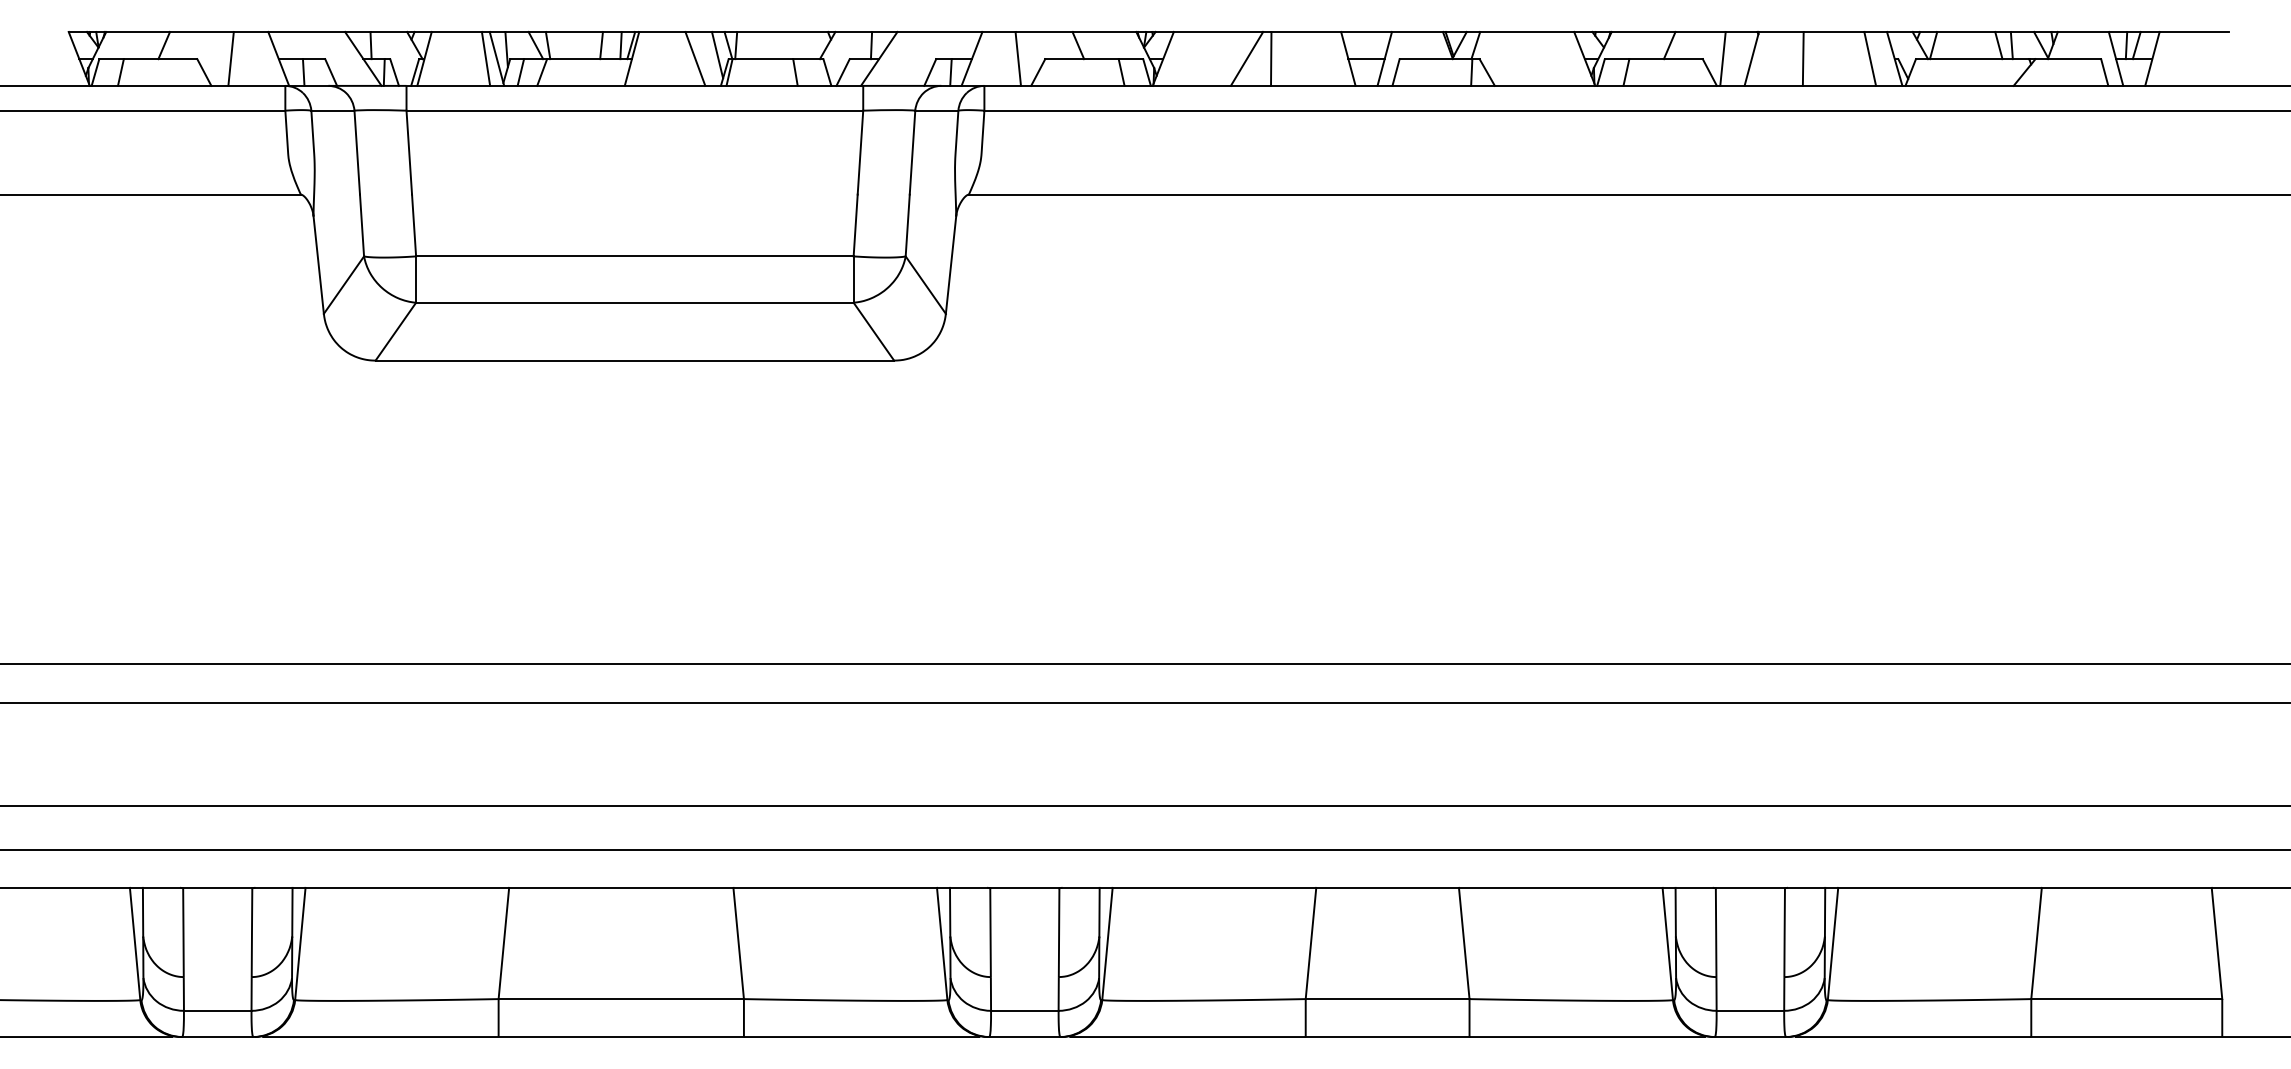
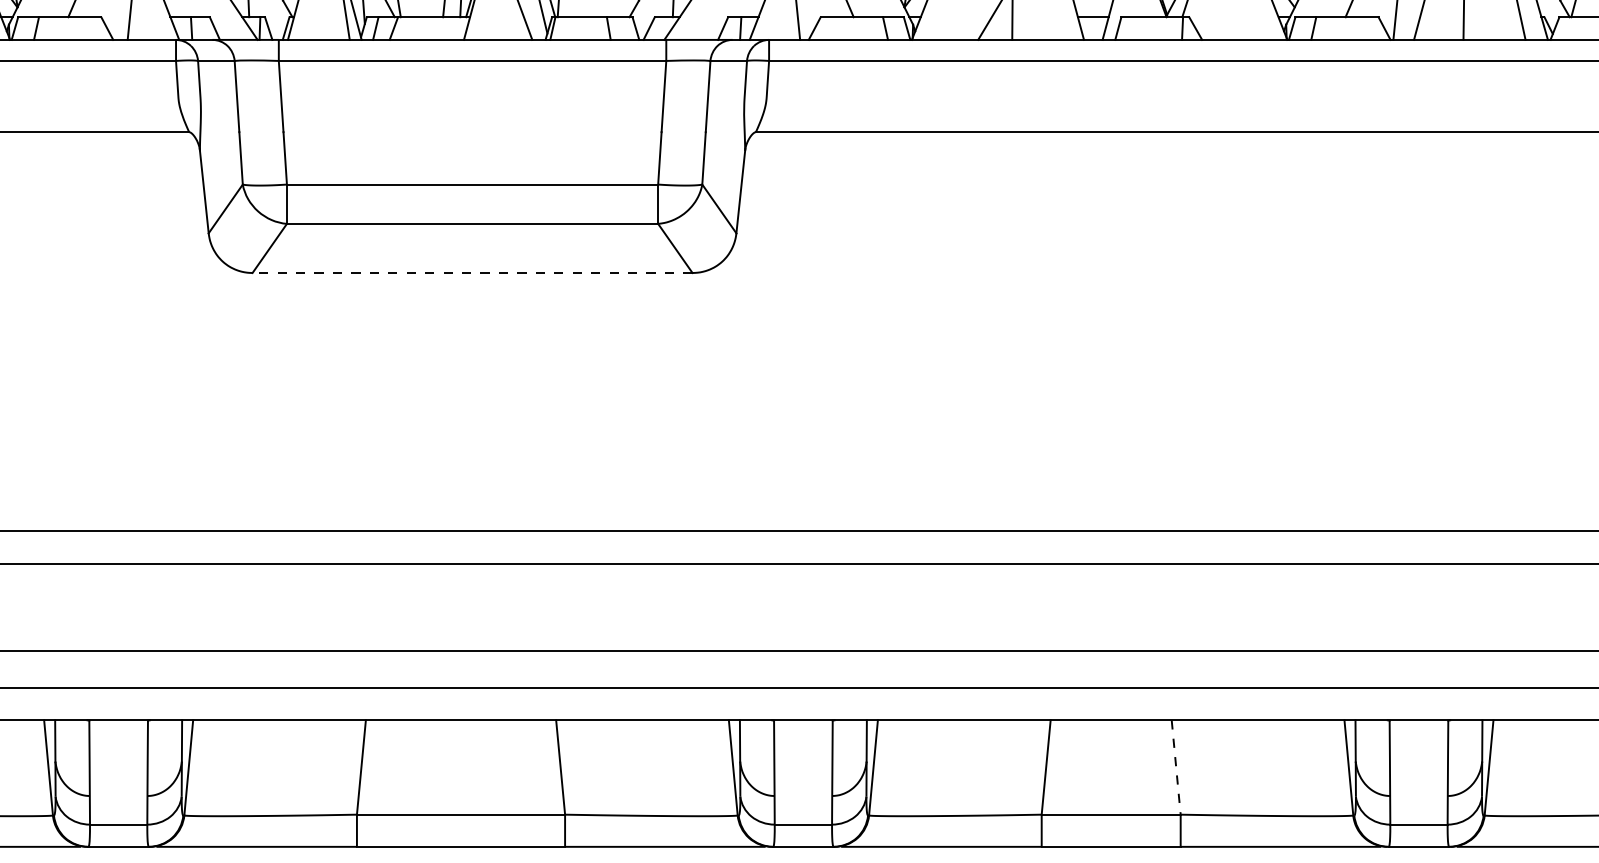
line: (634, 360) -> (472, 272), solid -> dashed
line: (1464, 943) -> (1176, 767), solid -> dashed

